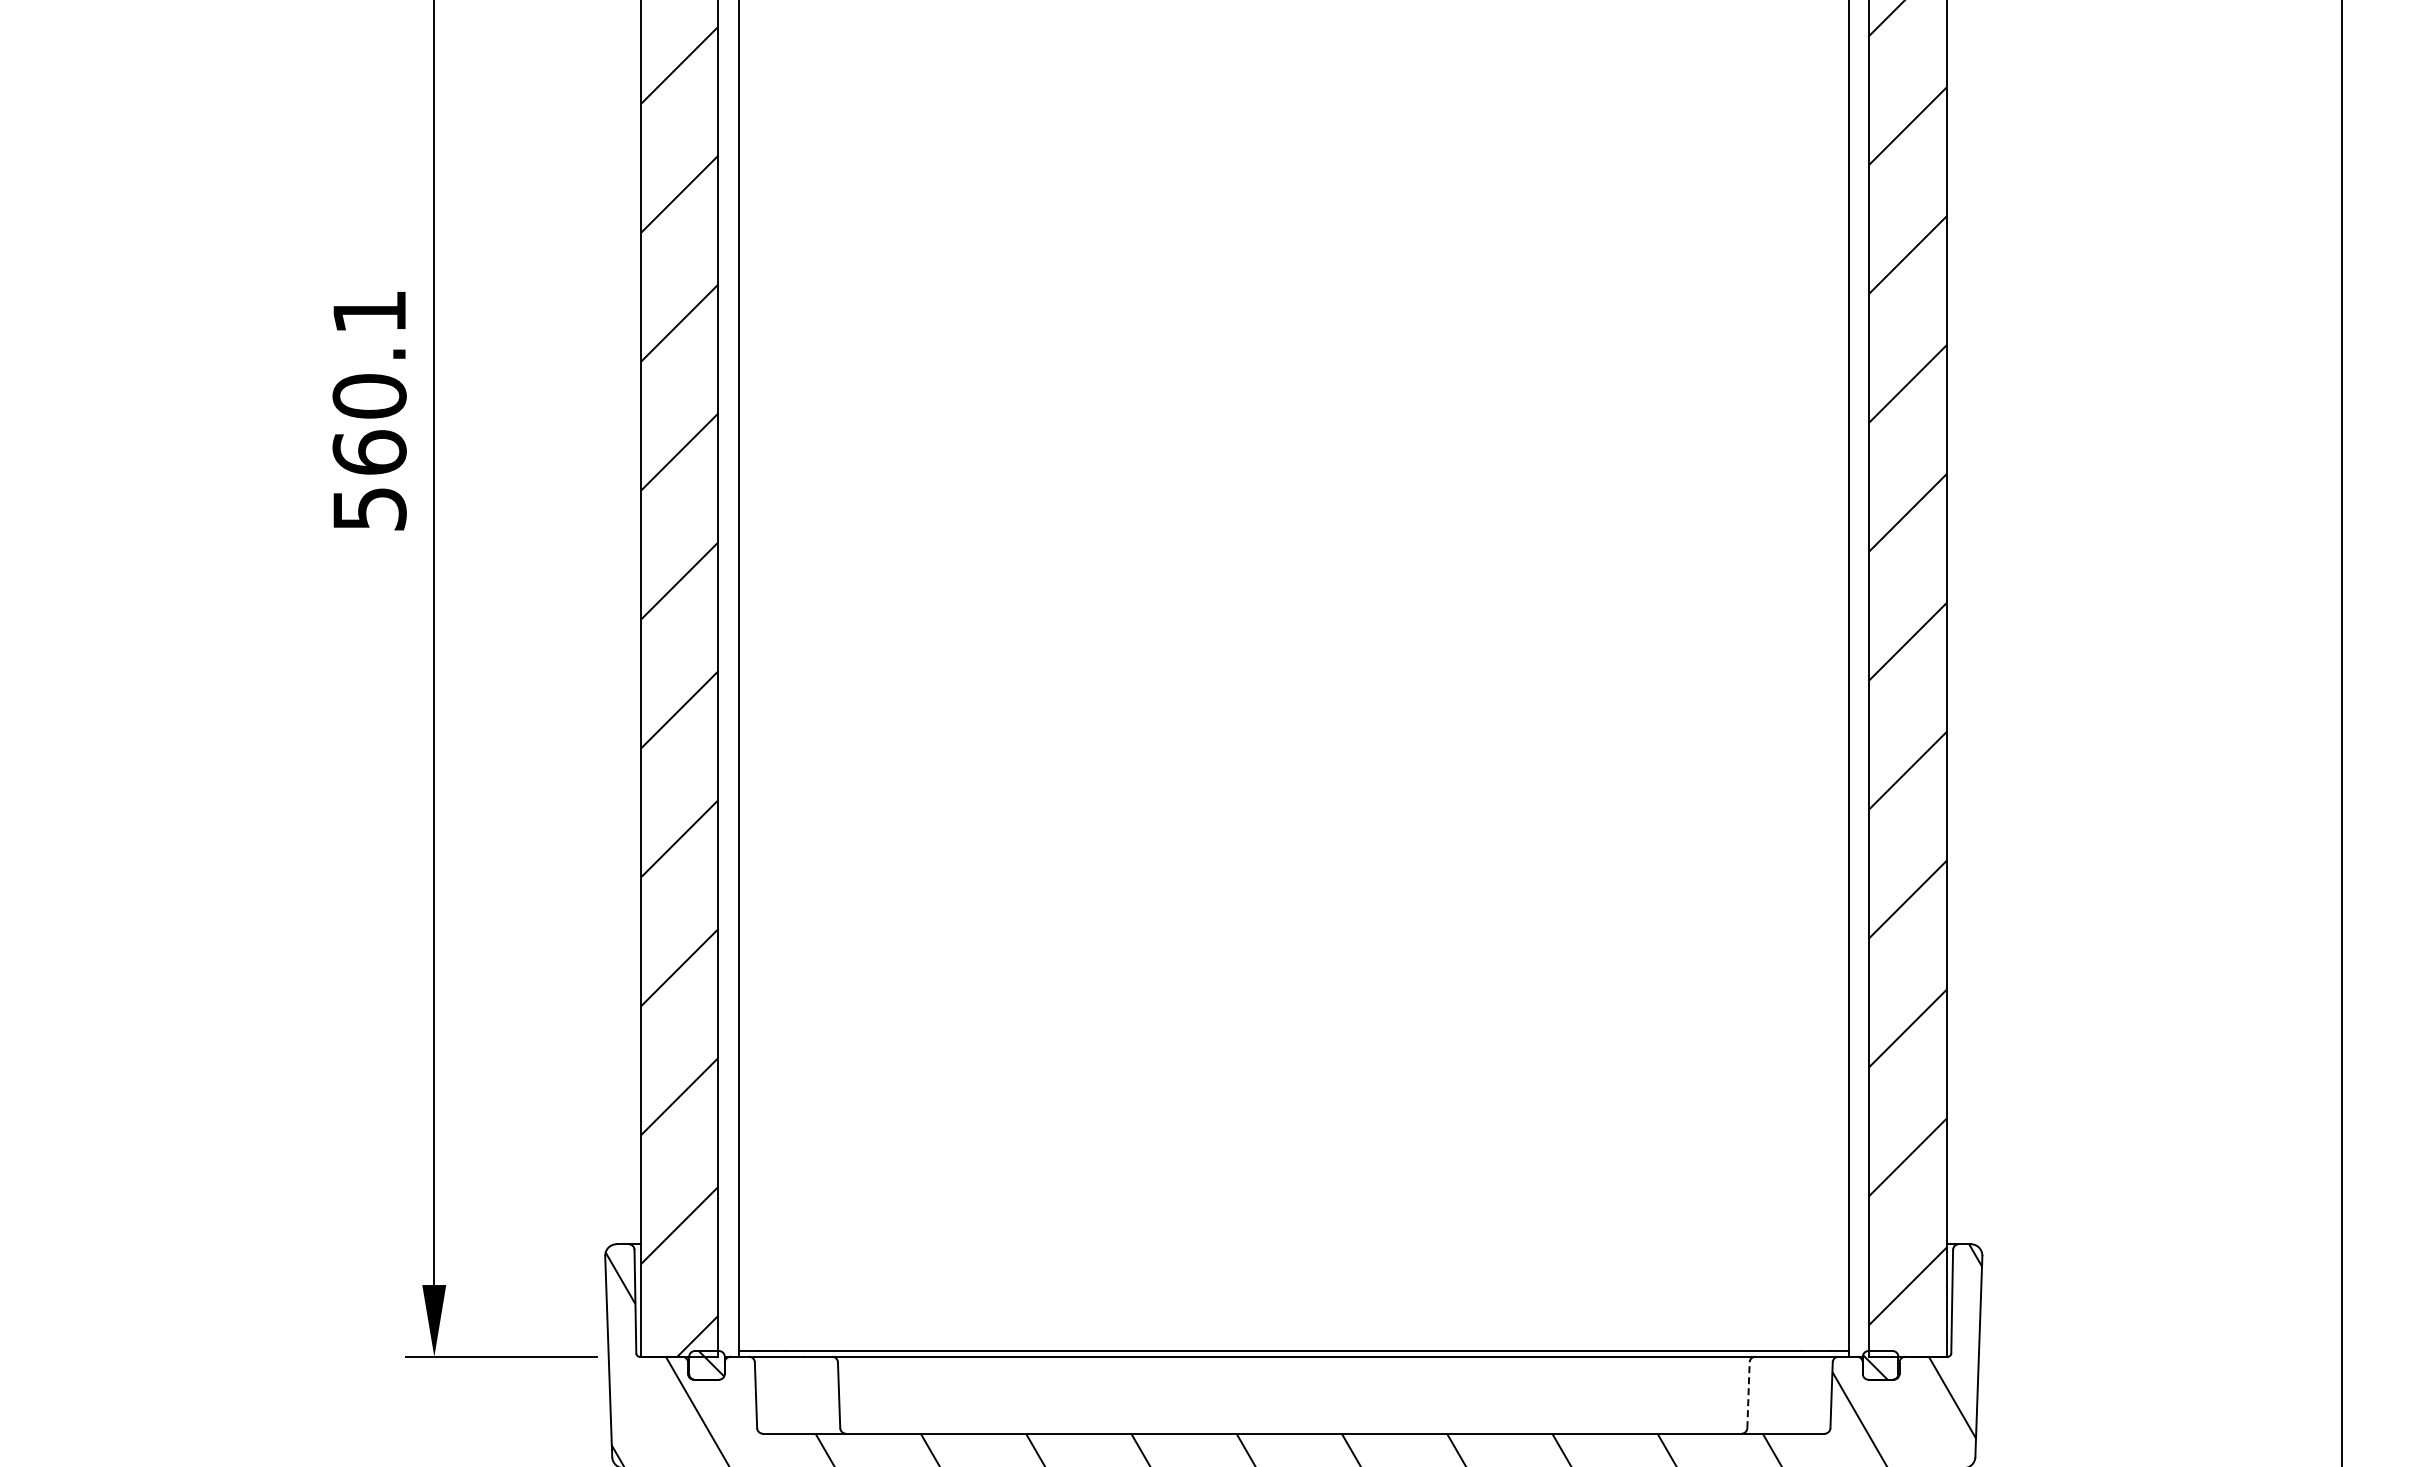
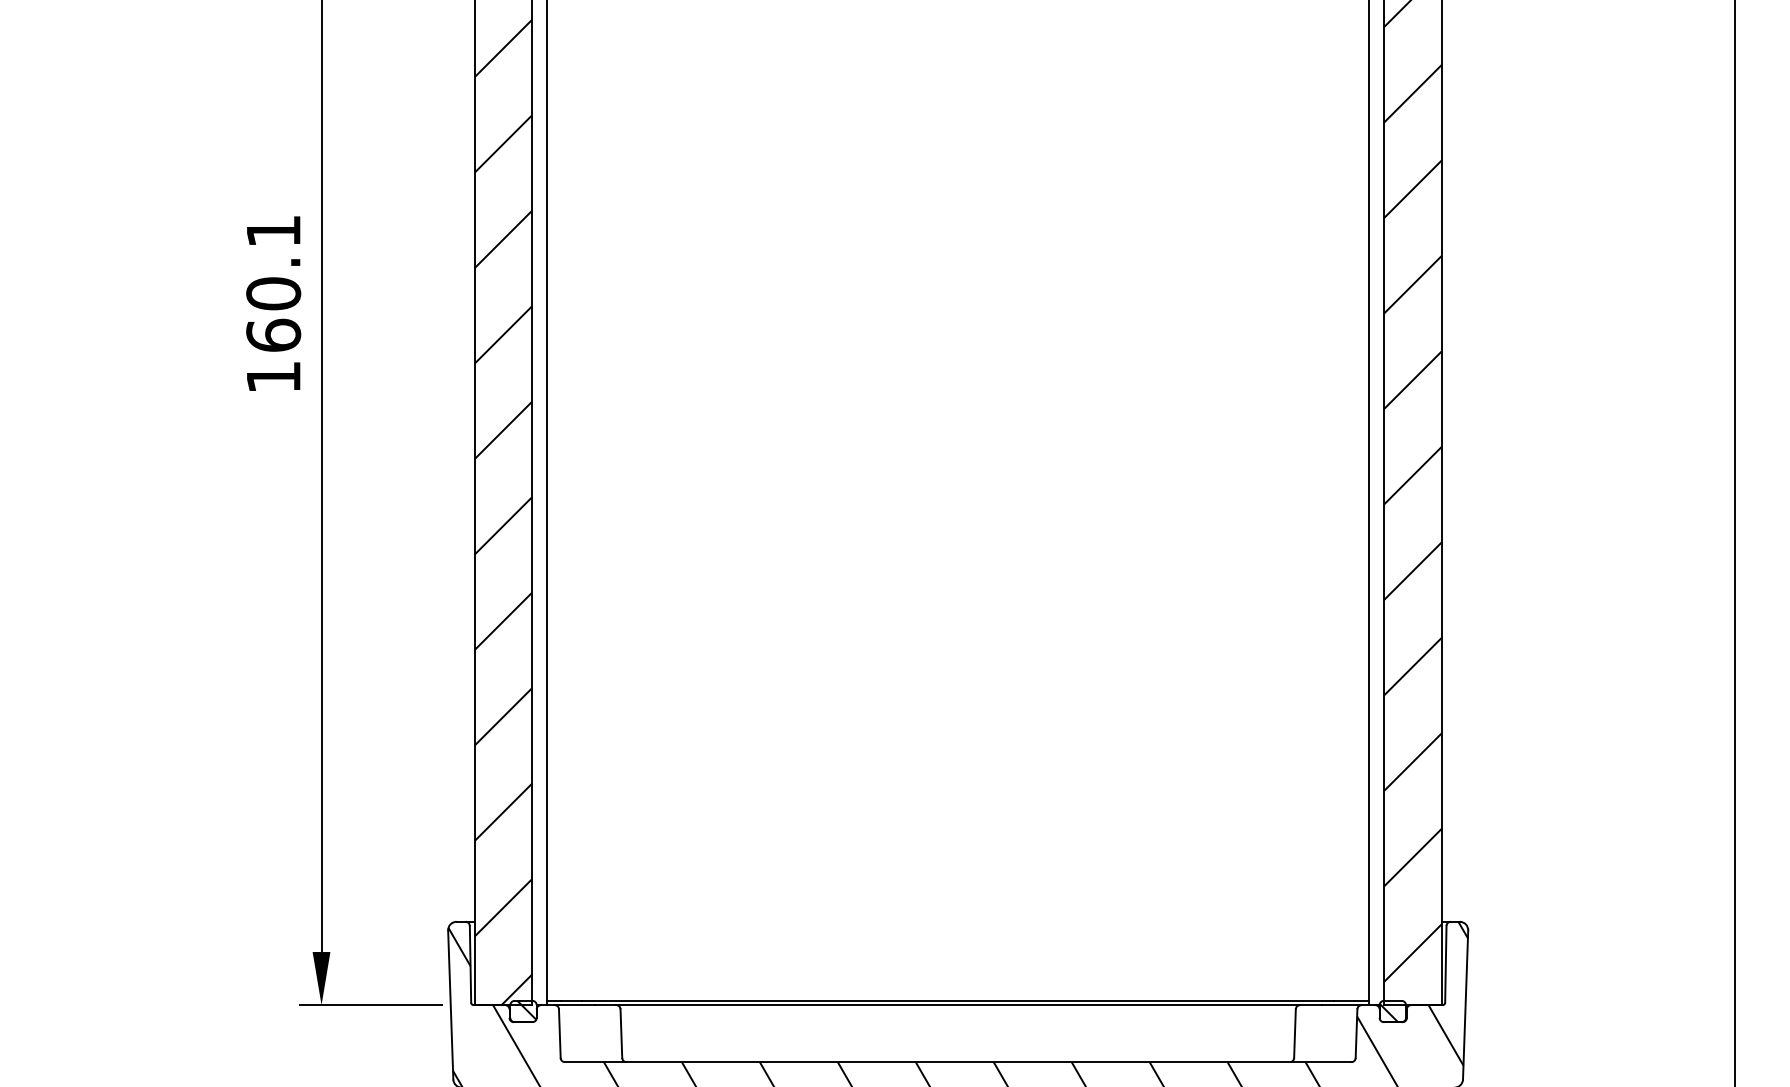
text: (369, 509) -> (273, 377), 560.1 -> 160.1
line: (1748, 1395) -> (1294, 1033), dashed -> solid

